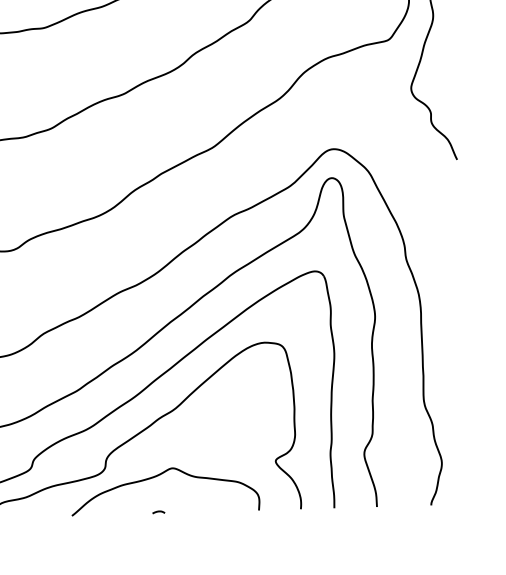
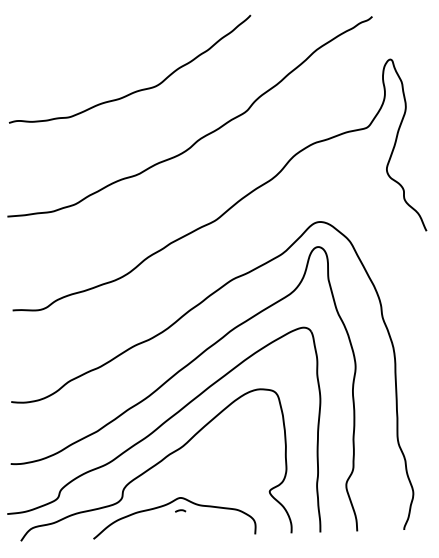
curve: (158, 511) -> (180, 510), moved

